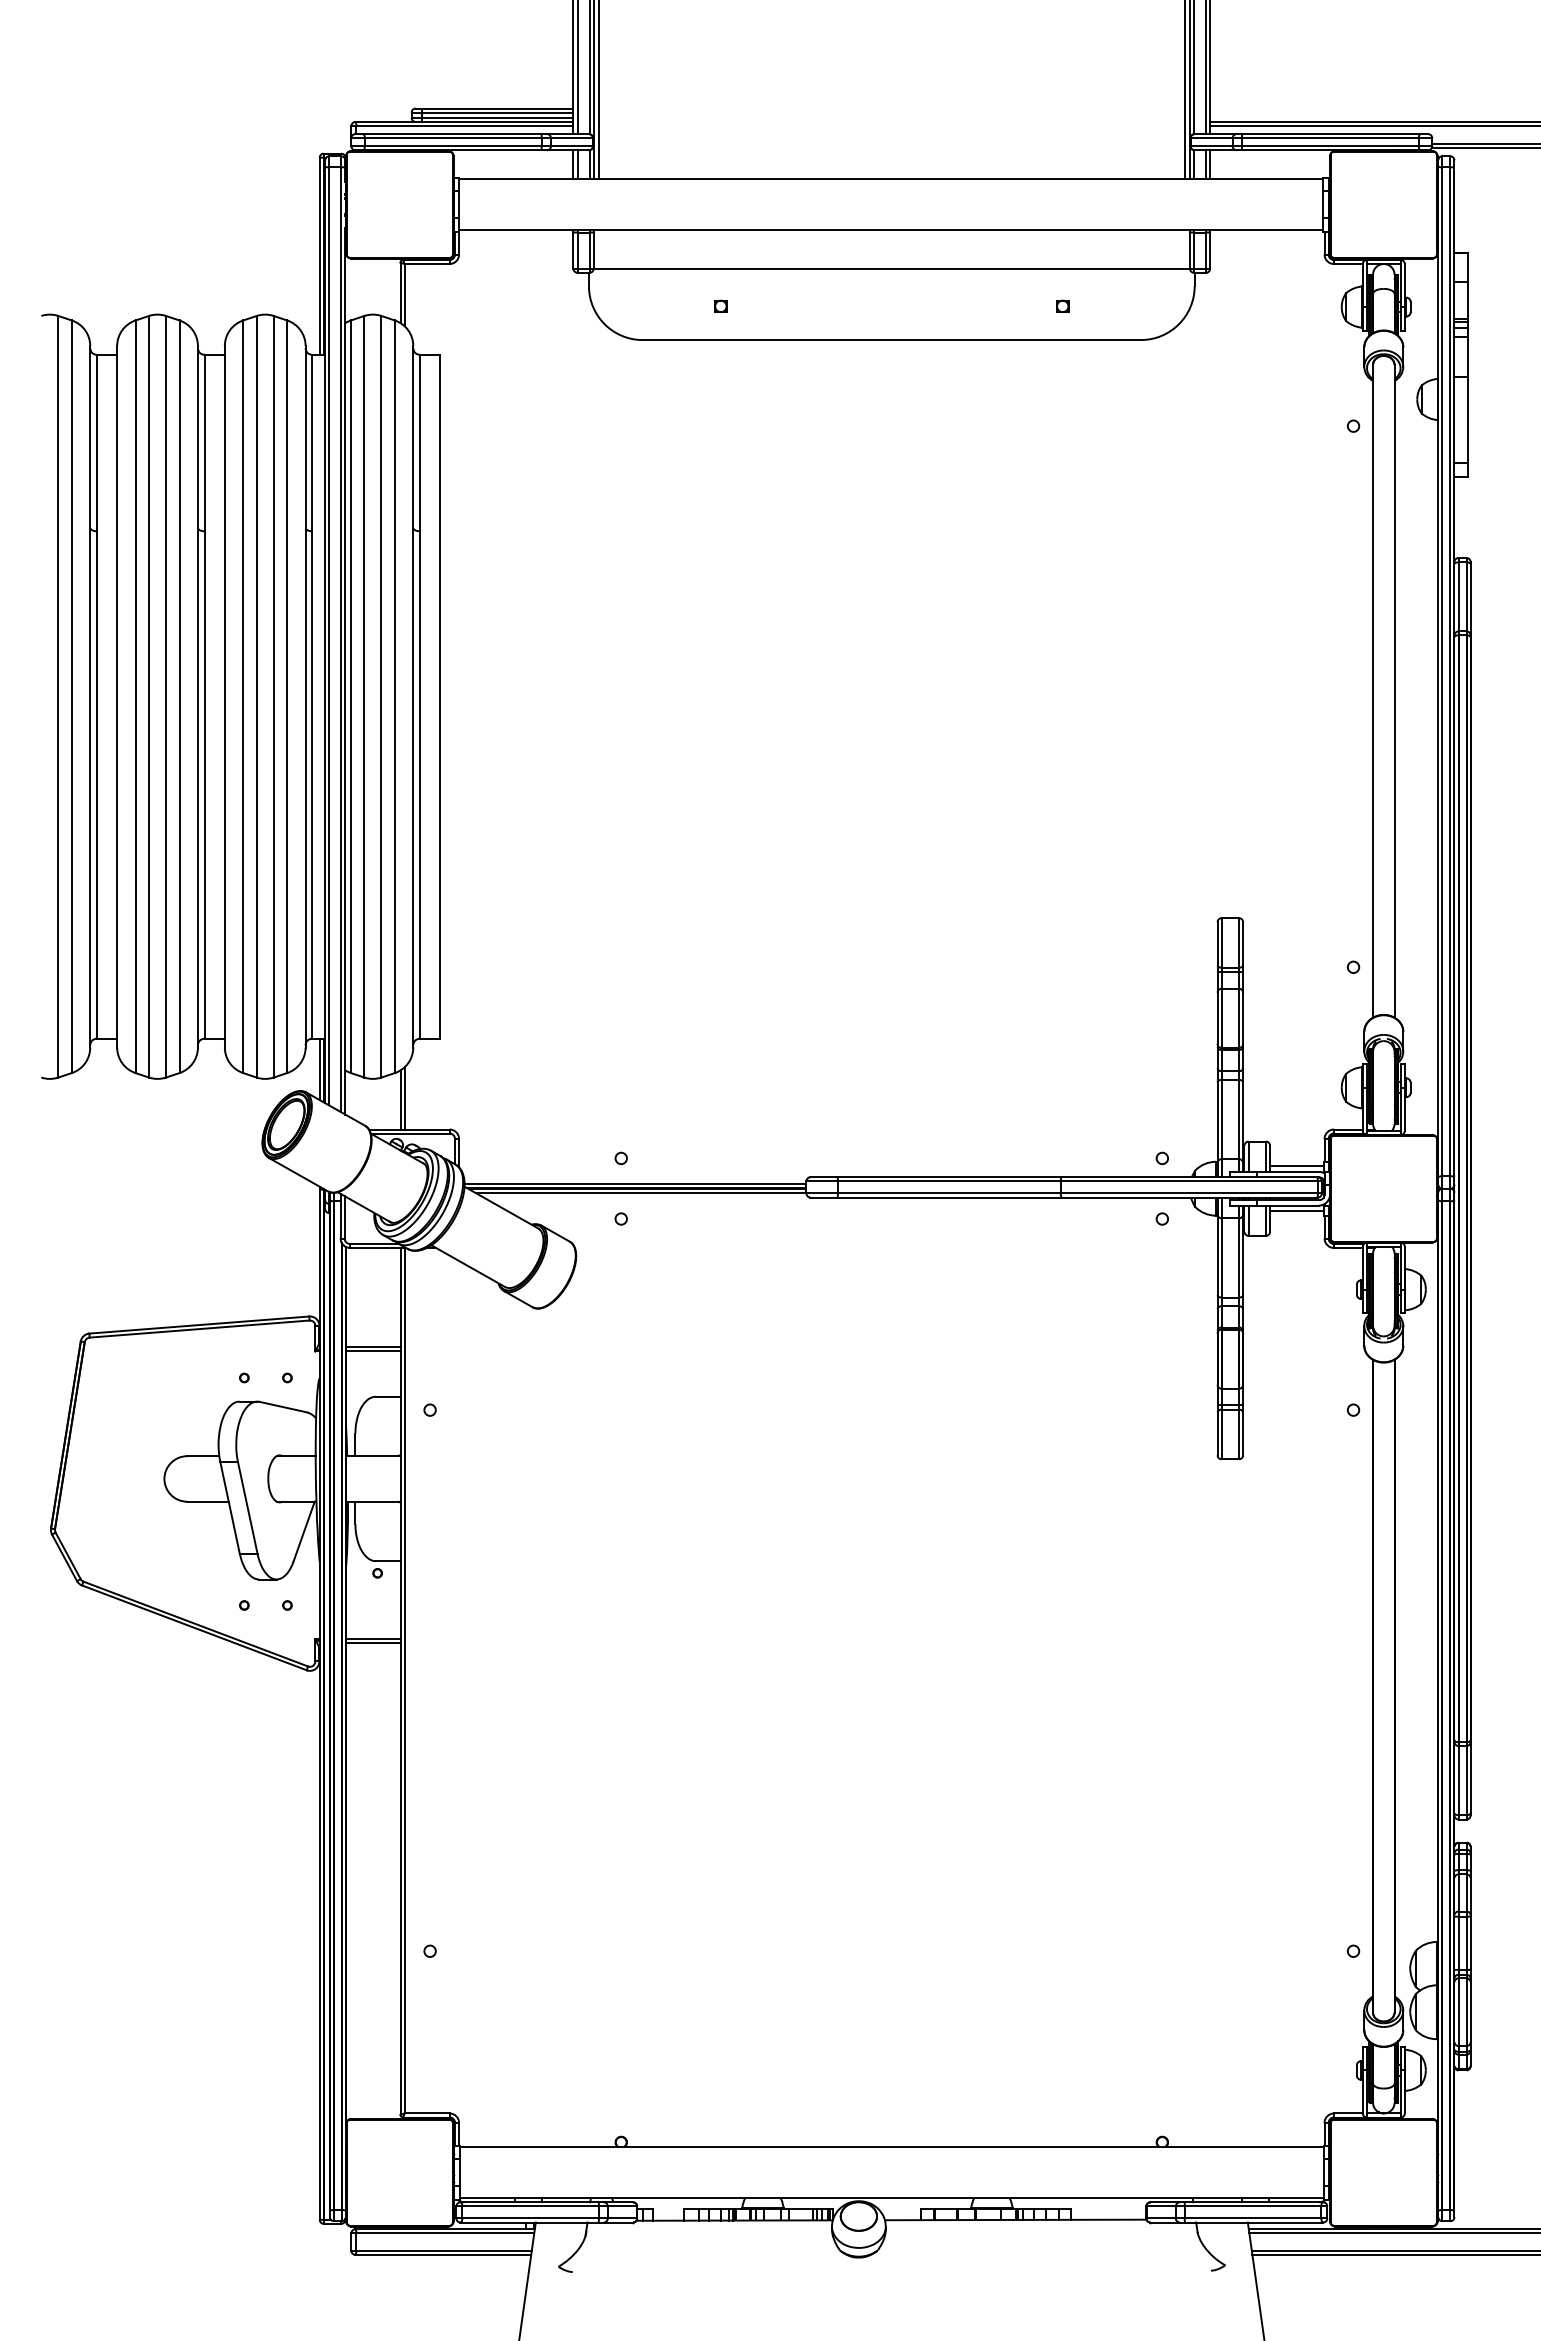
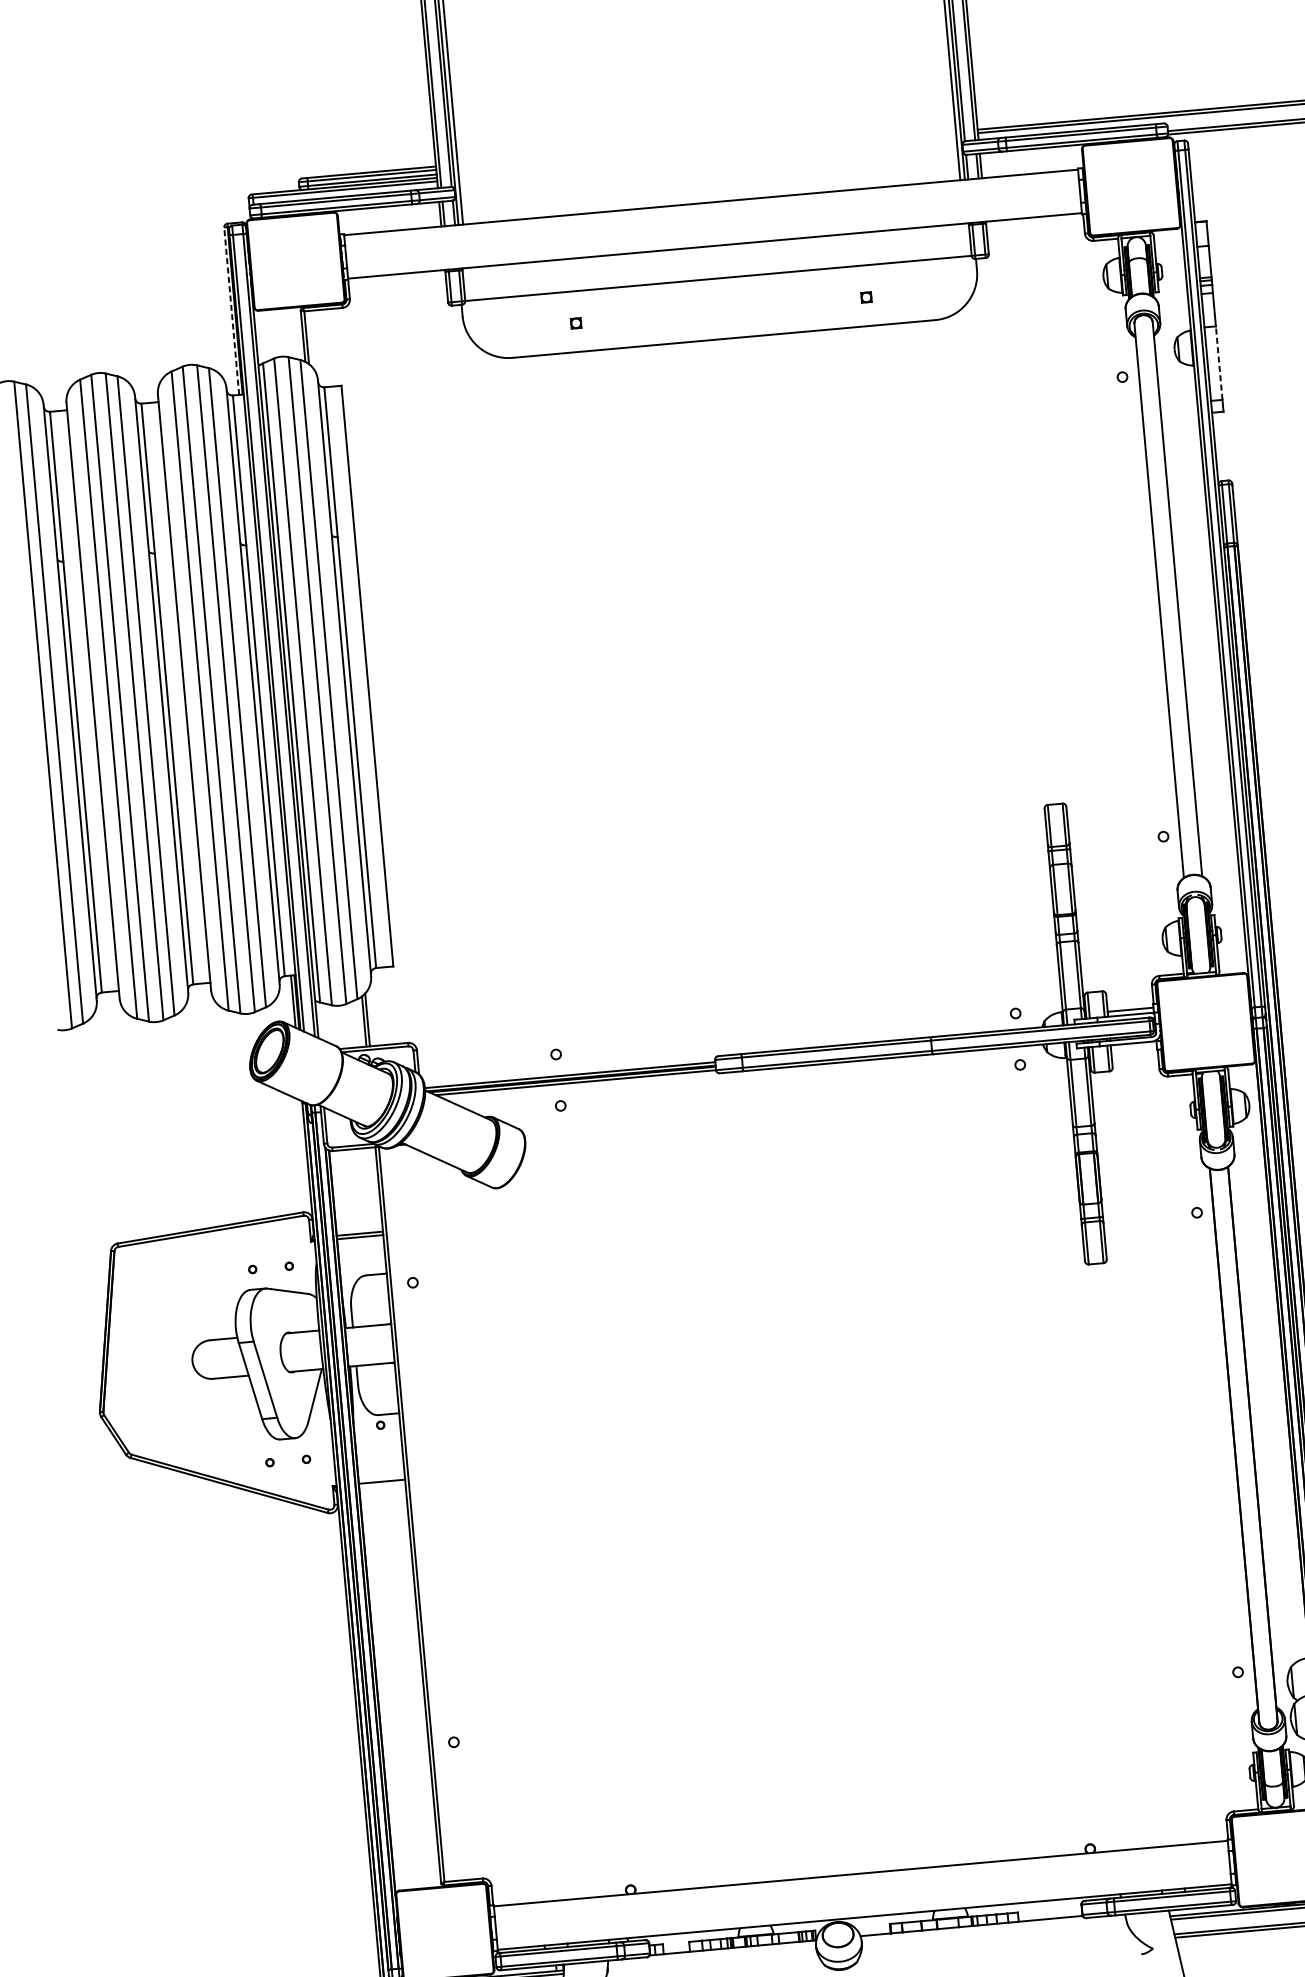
line: (319, 256) -> (231, 311), solid -> dashed
line: (1467, 419) -> (1218, 362), solid -> dashed
line: (1296, 1211) -> (1133, 1048), removed
line: (373, 1643) -> (382, 1485), removed

